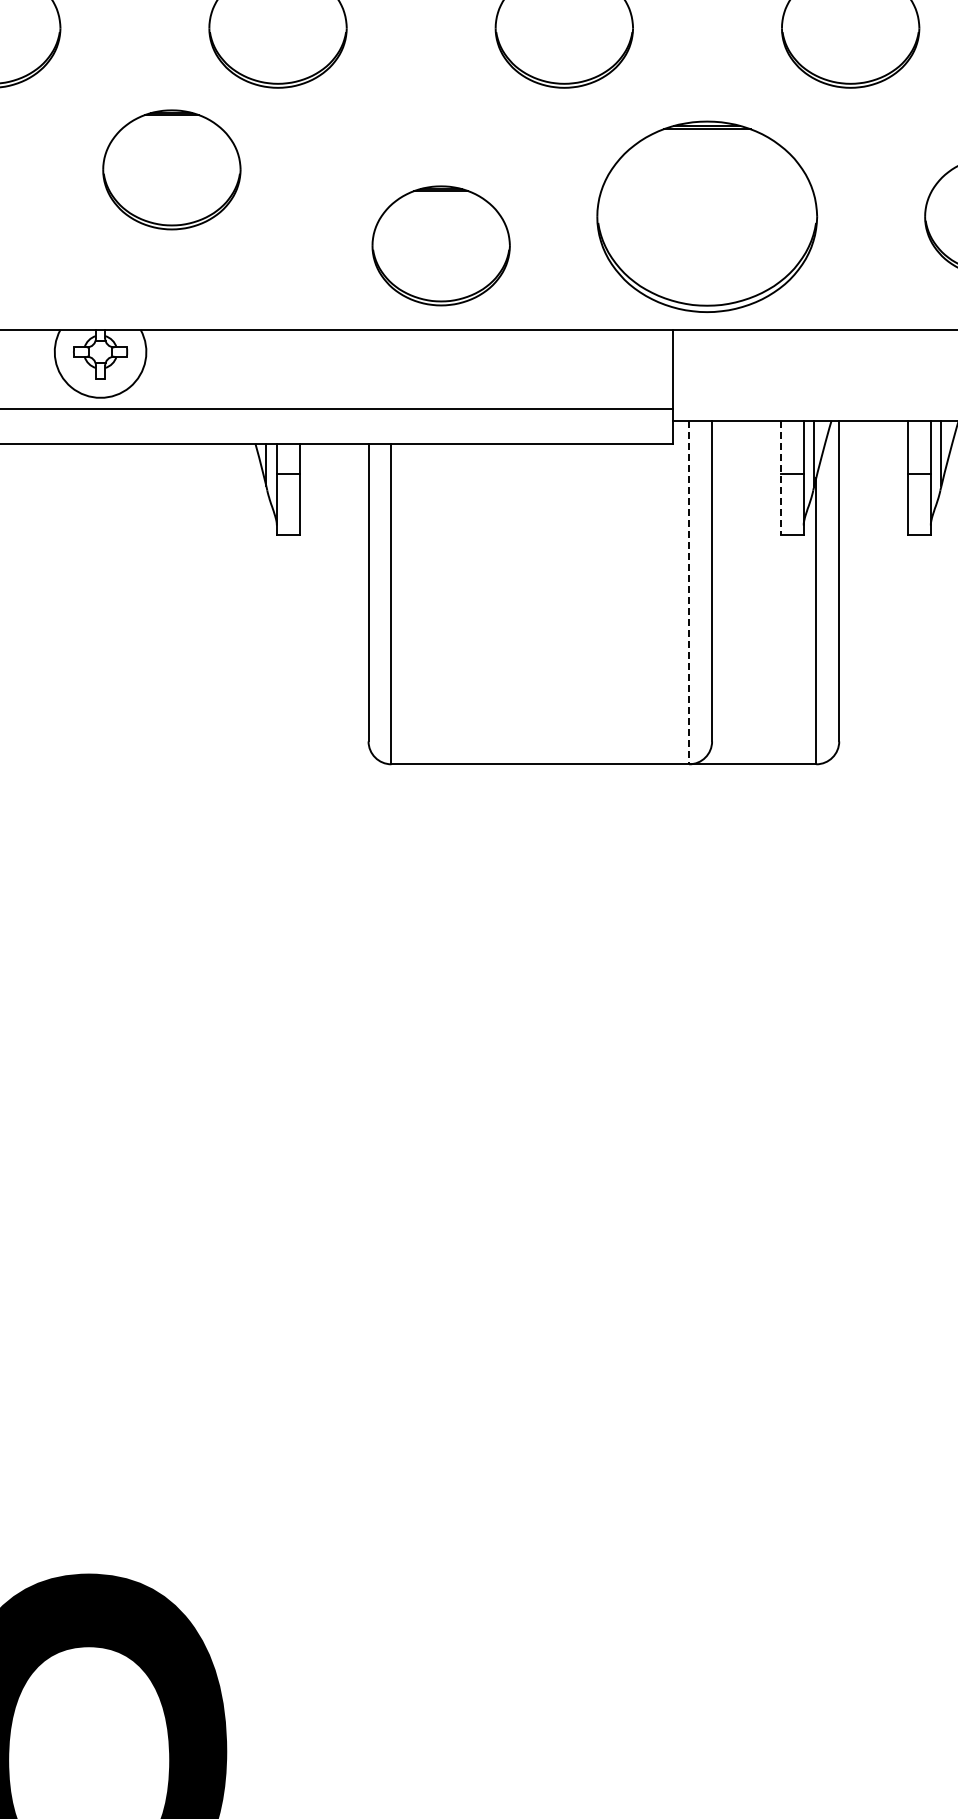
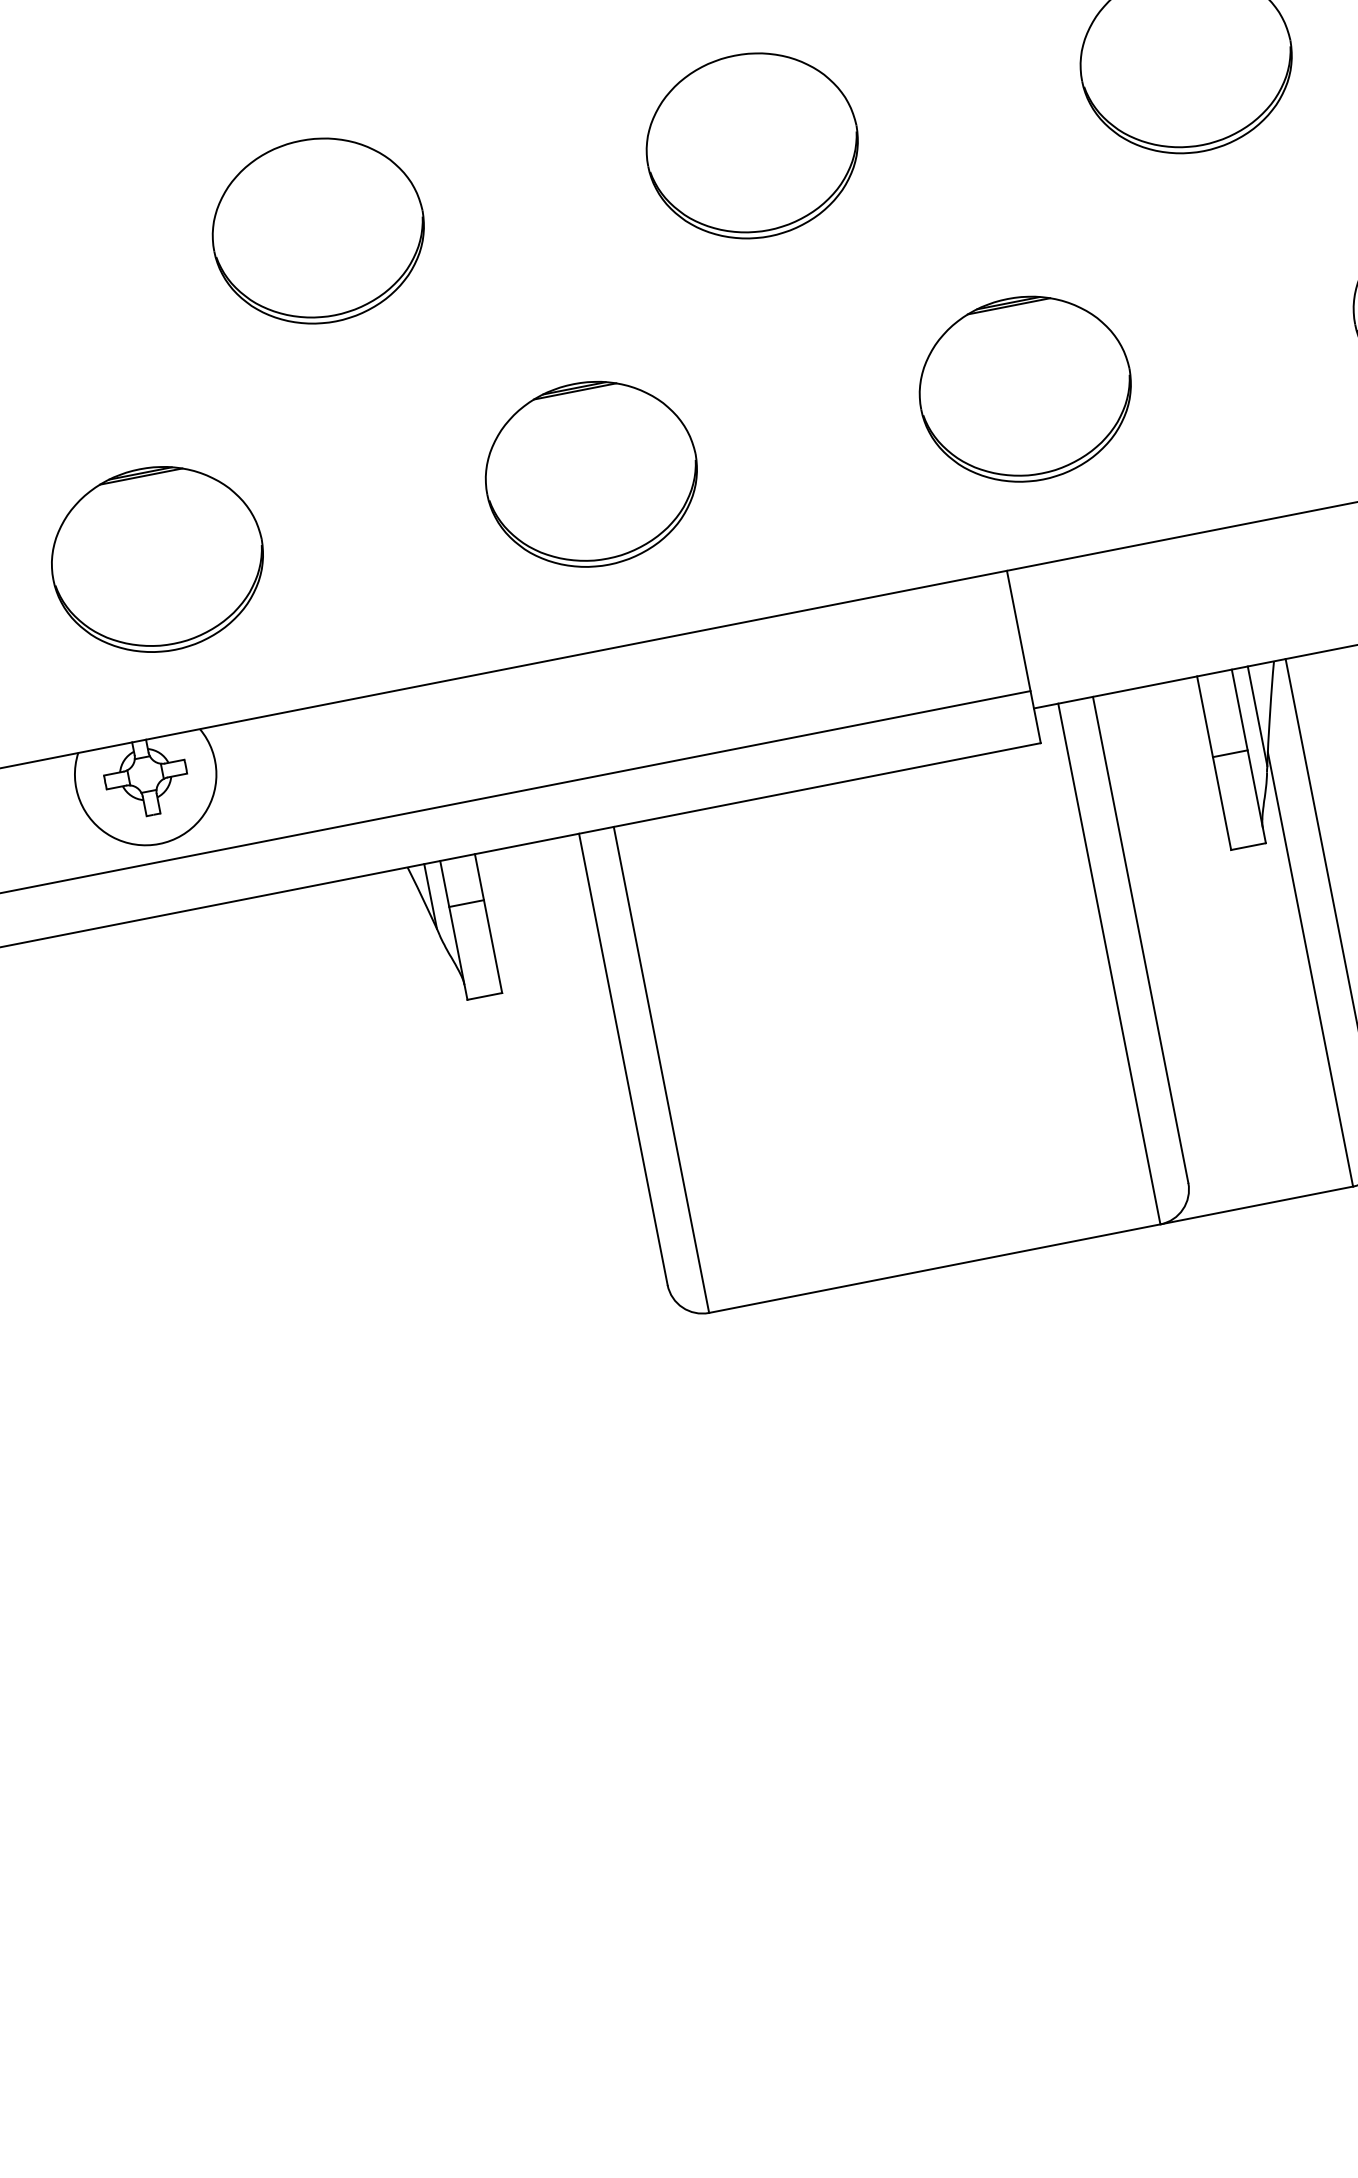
part: (171, 169) -> (156, 559), moved
part: (707, 216) -> (1025, 388), size x0.62
part: (440, 245) -> (590, 473), moved
line: (780, 478) -> (1213, 764), dashed -> solid
line: (689, 592) -> (1109, 963), dashed -> solid

